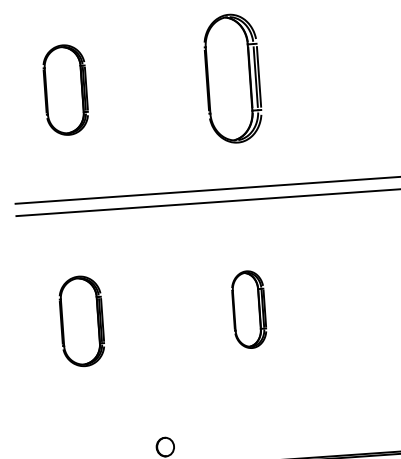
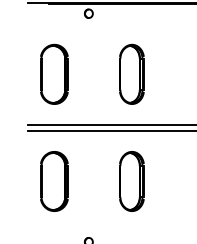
part: (65, 88) -> (54, 73), size x1.43
part: (248, 309) -> (131, 181), size x1.67
part: (82, 321) -> (54, 181), size x1.43

